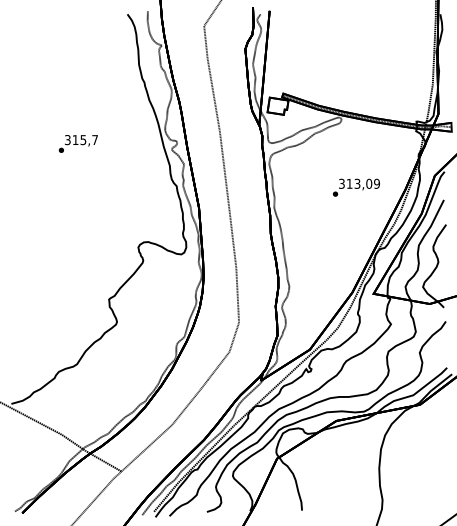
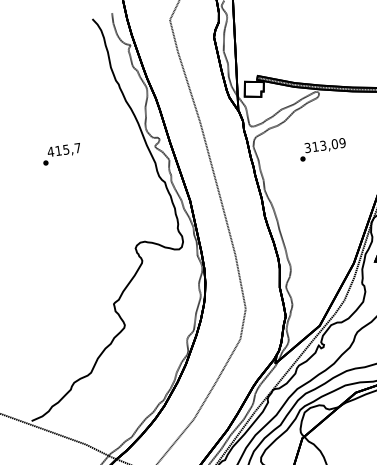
text: (67, 140) -> (50, 152), 315,7 -> 415,7
text: (356, 187) -> (322, 149), moved

